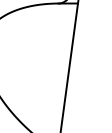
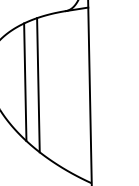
line: (15, 58) -> (25, 82), added
line: (25, 62) -> (38, 85), added

